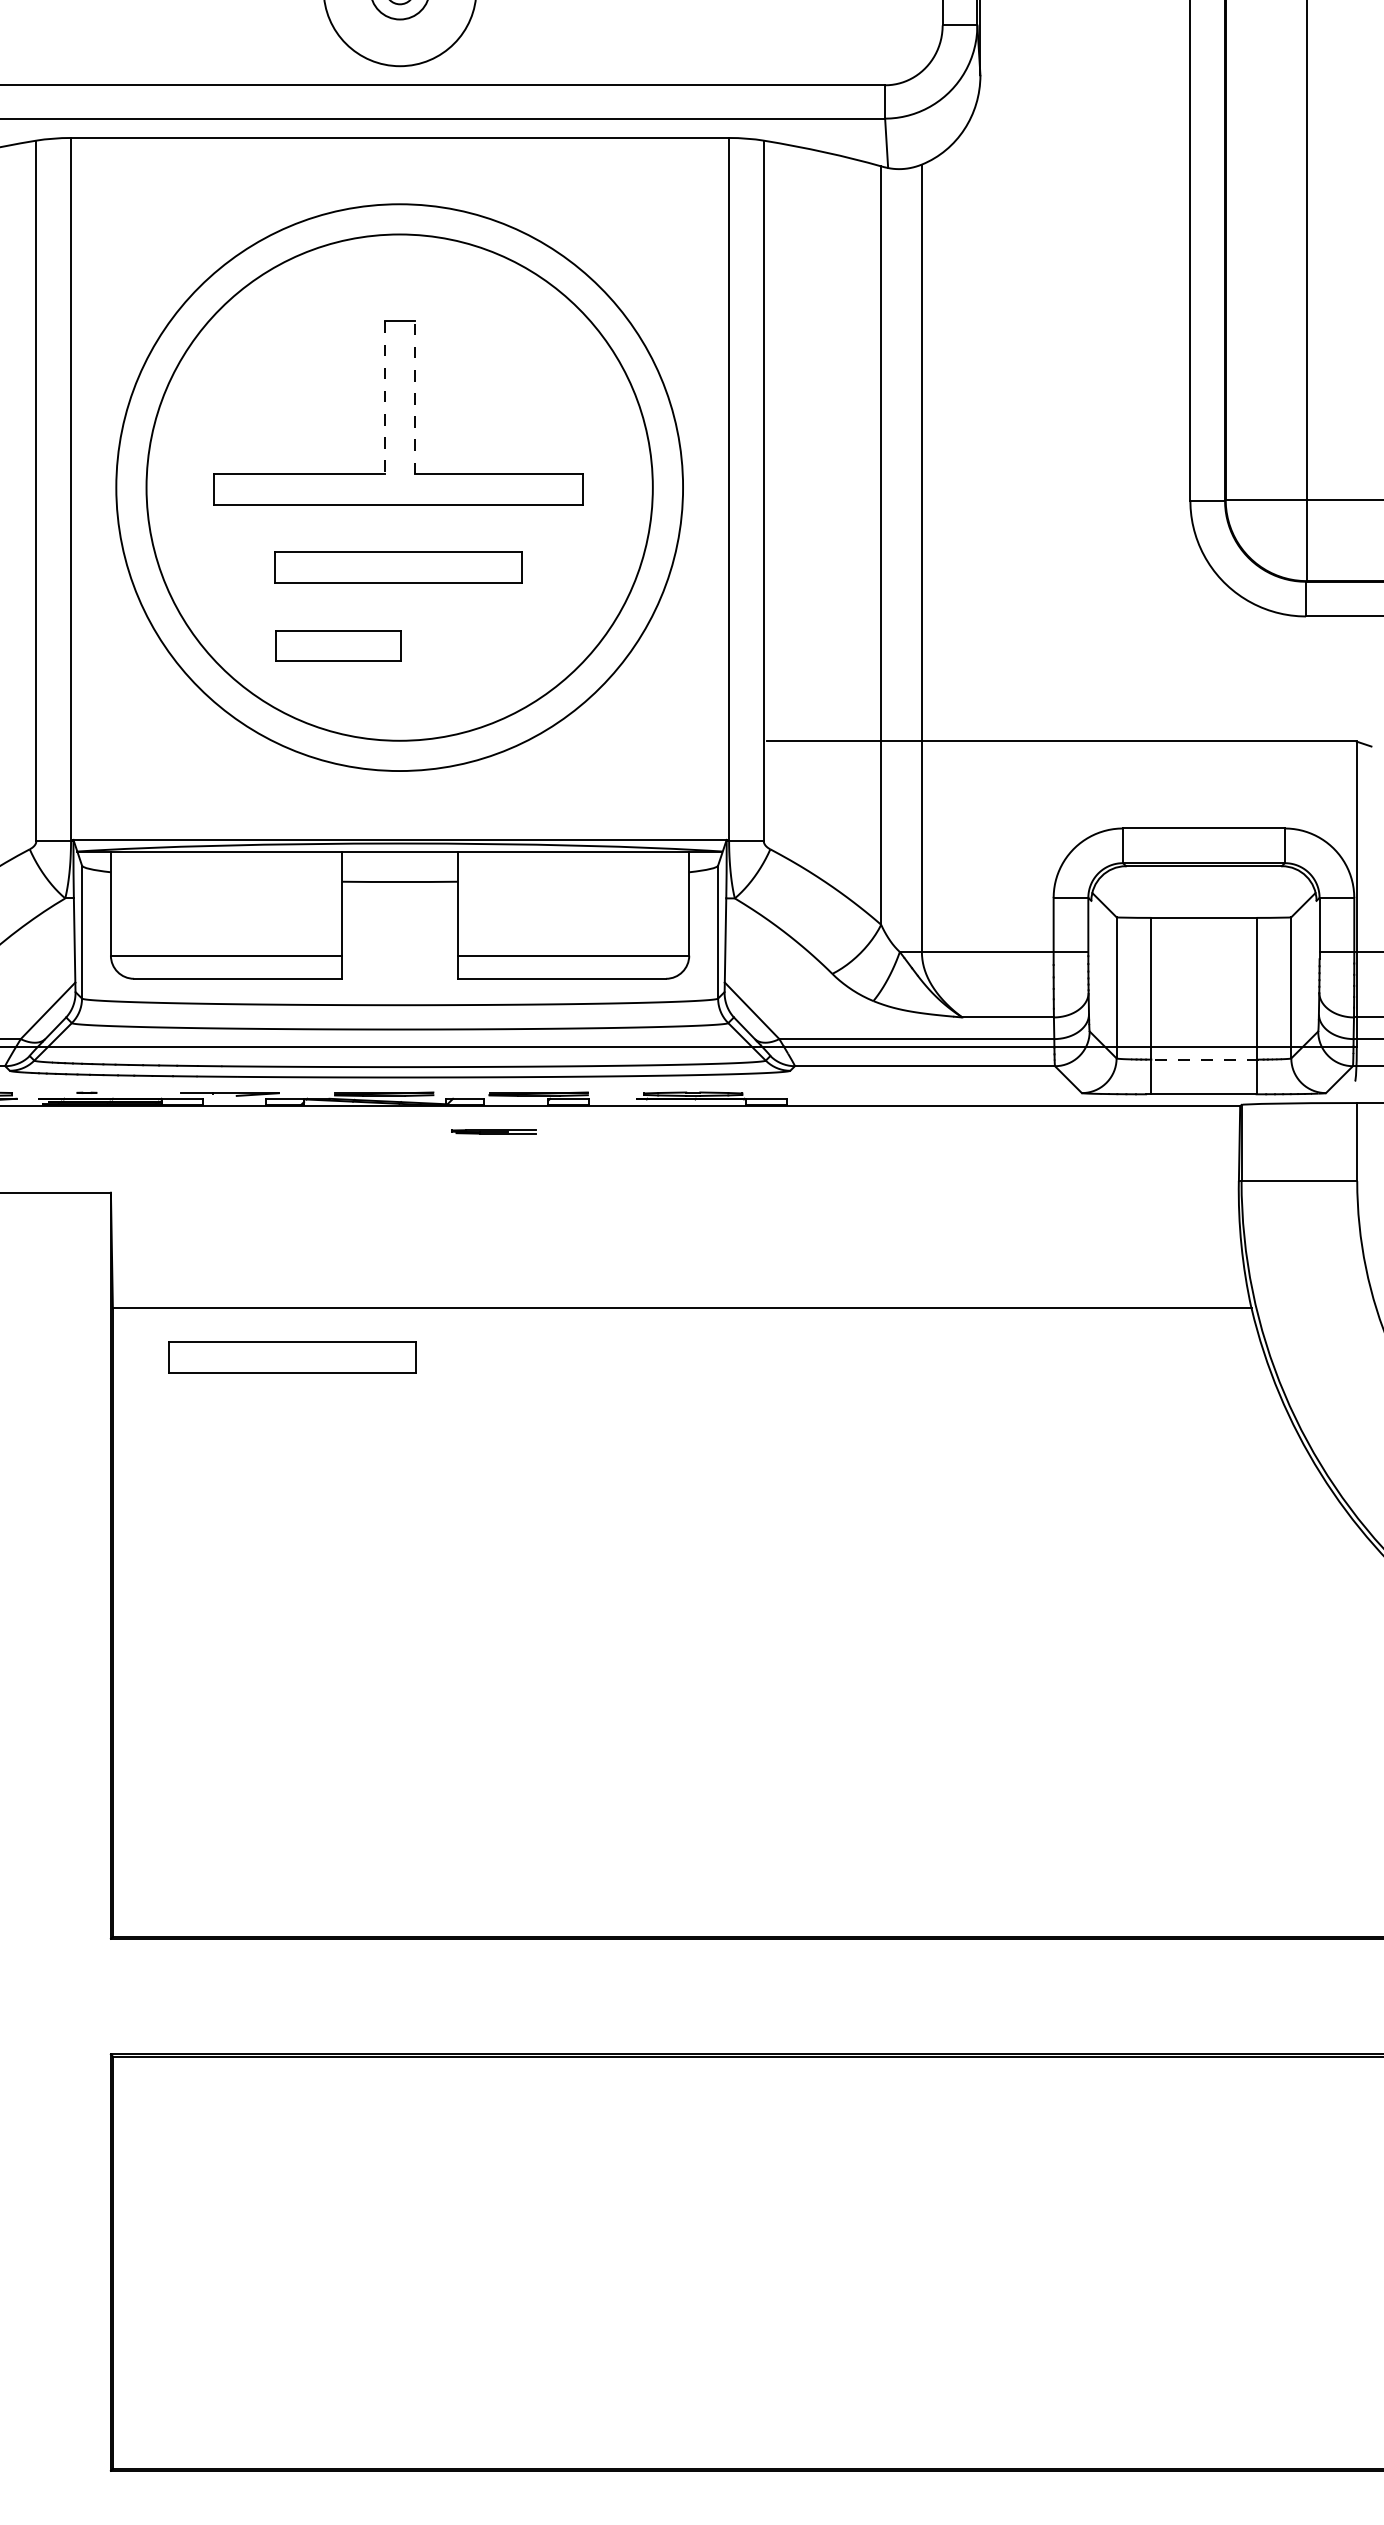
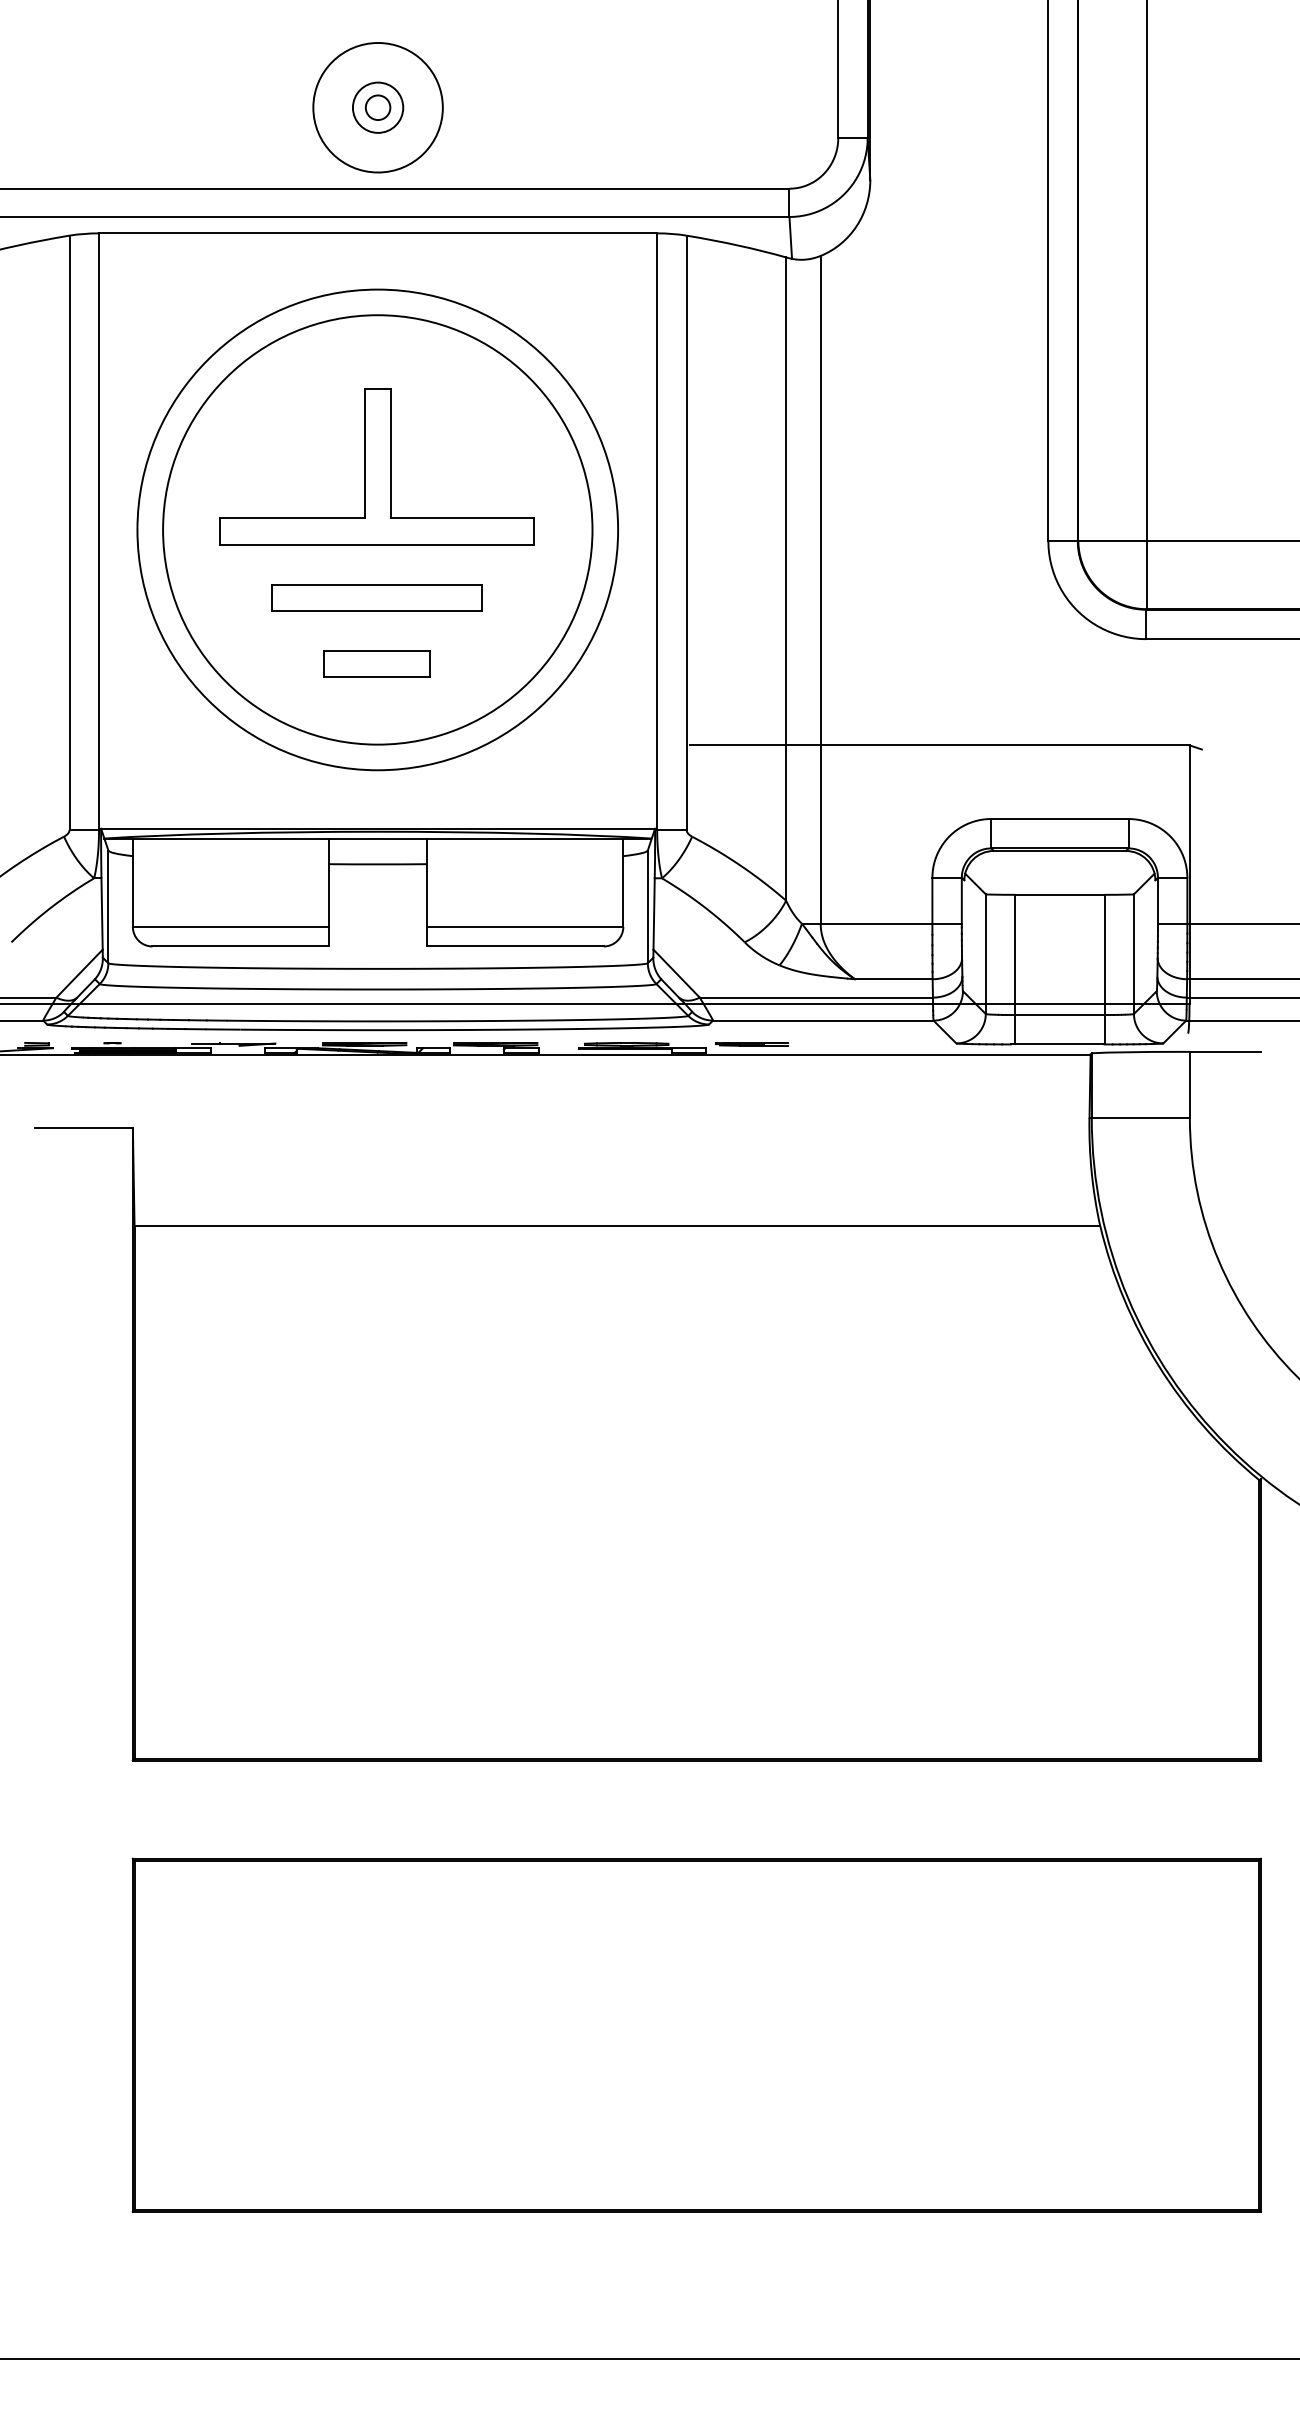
line: (384, 397) -> (364, 453), dashed -> solid
line: (414, 397) -> (390, 453), dashed -> solid
part: (338, 645) -> (376, 663), moved
line: (1204, 1060) -> (1060, 1015), dashed -> solid
line: (493, 1132) -> (751, 1044), moved
part: (292, 1357) -> (286, 1267), removed

